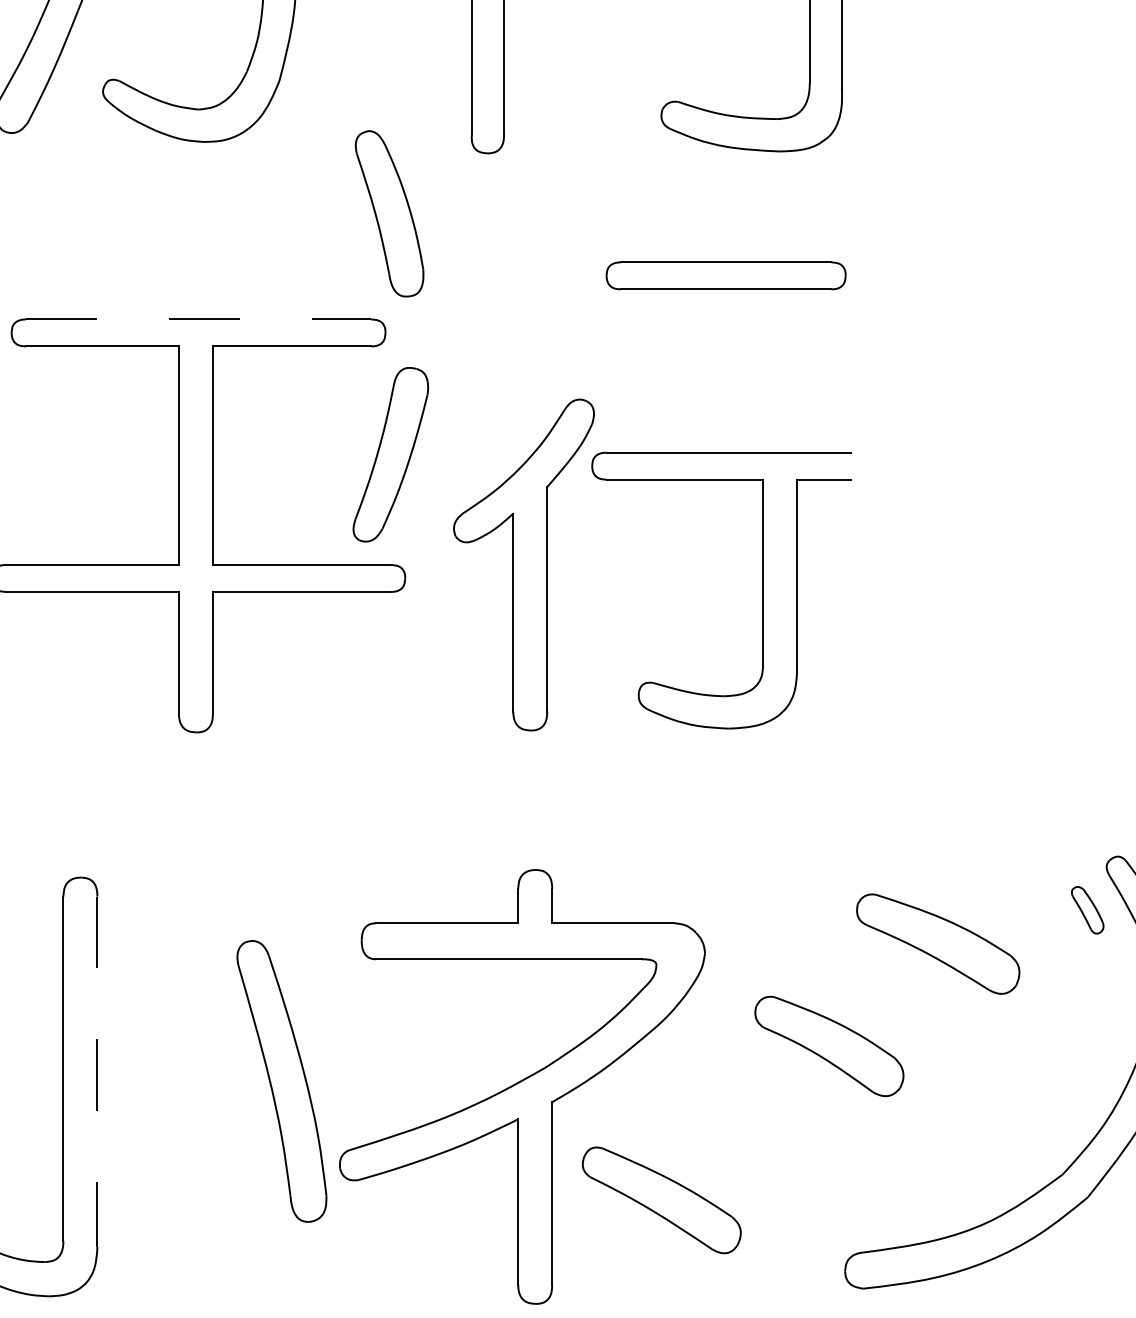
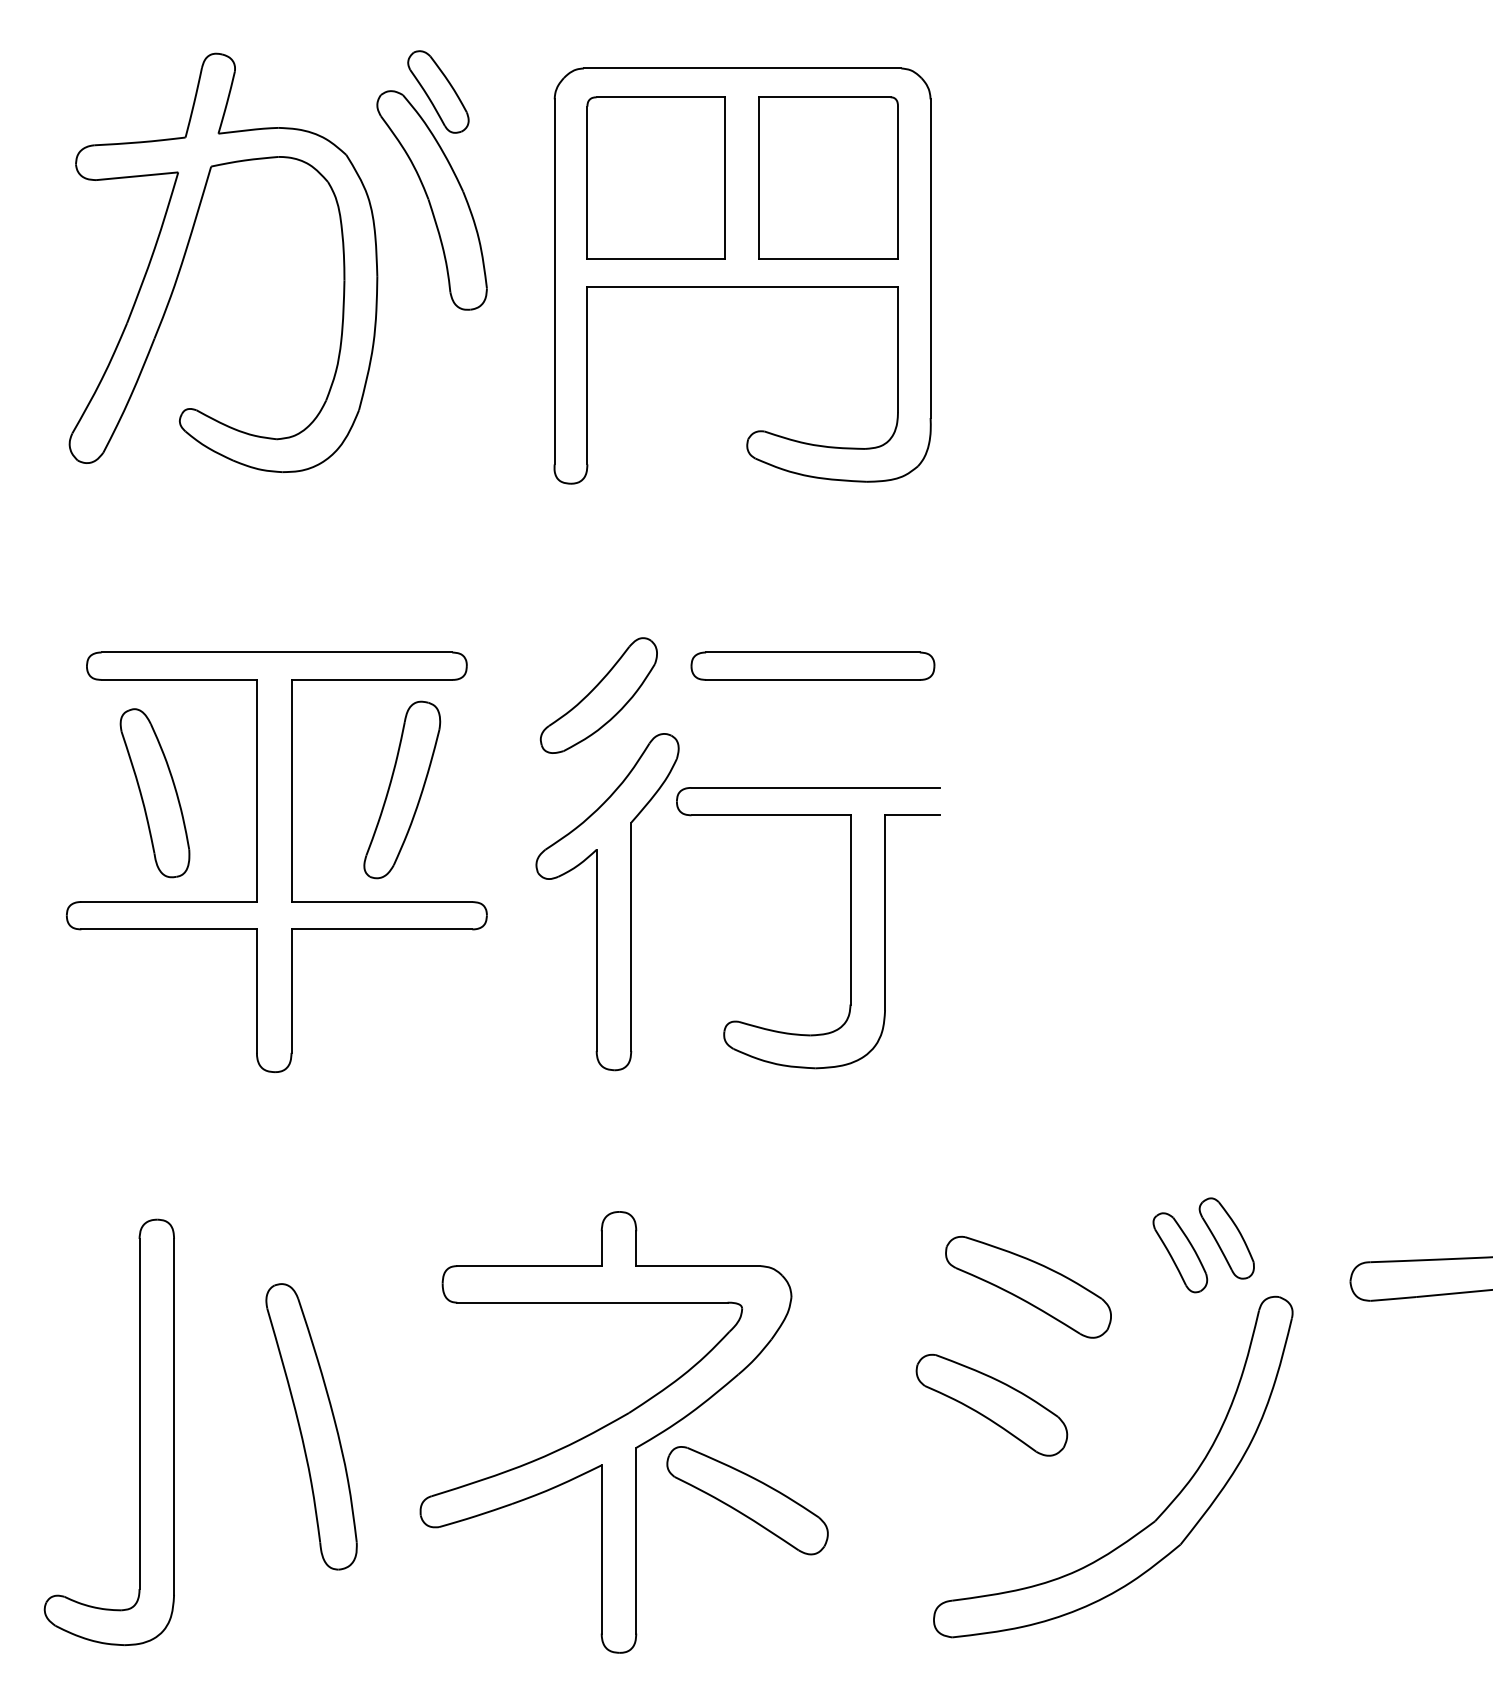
part: (389, 214) -> (154, 793), moved
part: (725, 275) -> (812, 665), moved
line: (199, 319) -> (277, 652), dashed -> solid
part: (515, 361) -> (598, 695), added
part: (391, 454) -> (402, 789), moved
part: (1087, 909) -> (1180, 1252), size x1.67
part: (828, 1045) -> (991, 1404), moved
line: (97, 1071) -> (174, 1416), dashed -> solid
part: (281, 1081) -> (311, 1426), moved
part: (661, 1200) -> (747, 1500), moved

